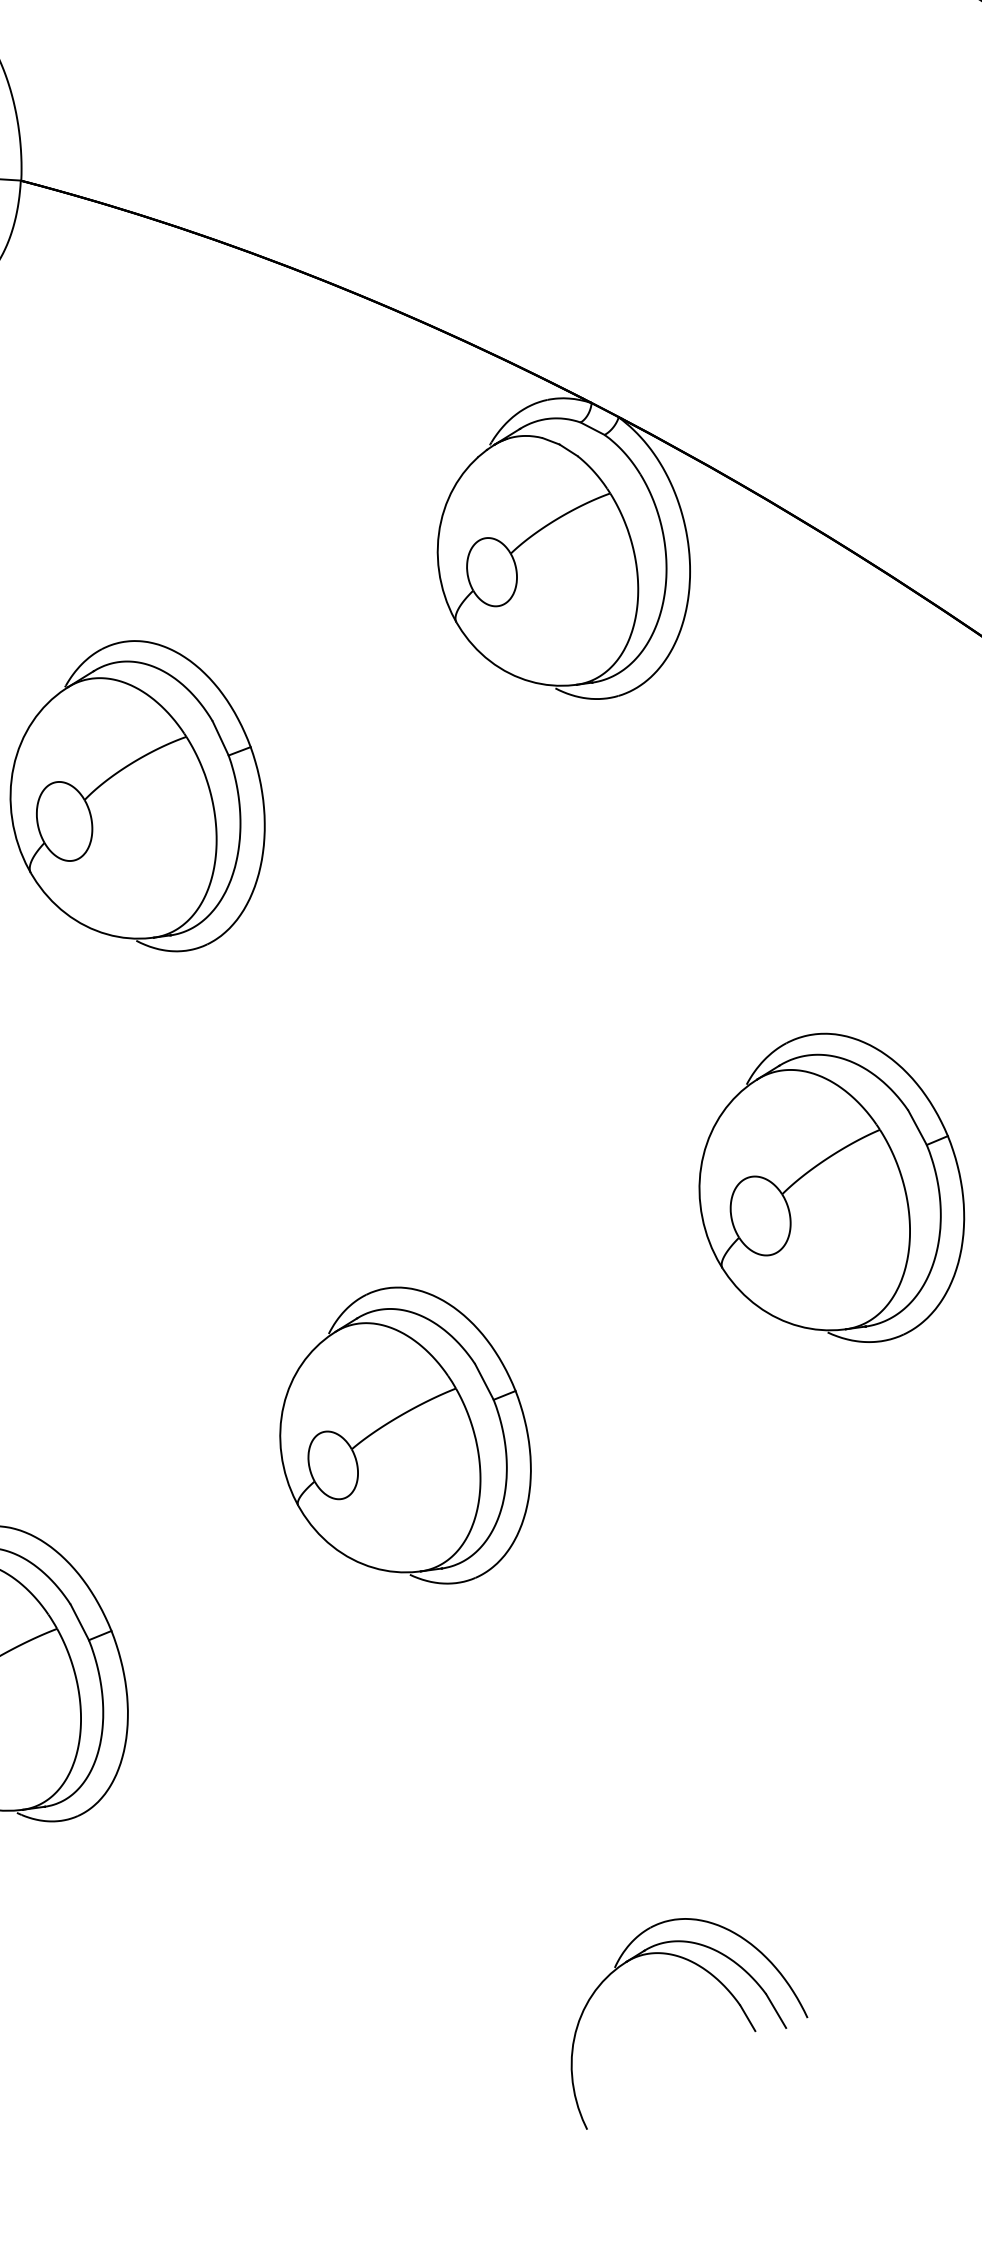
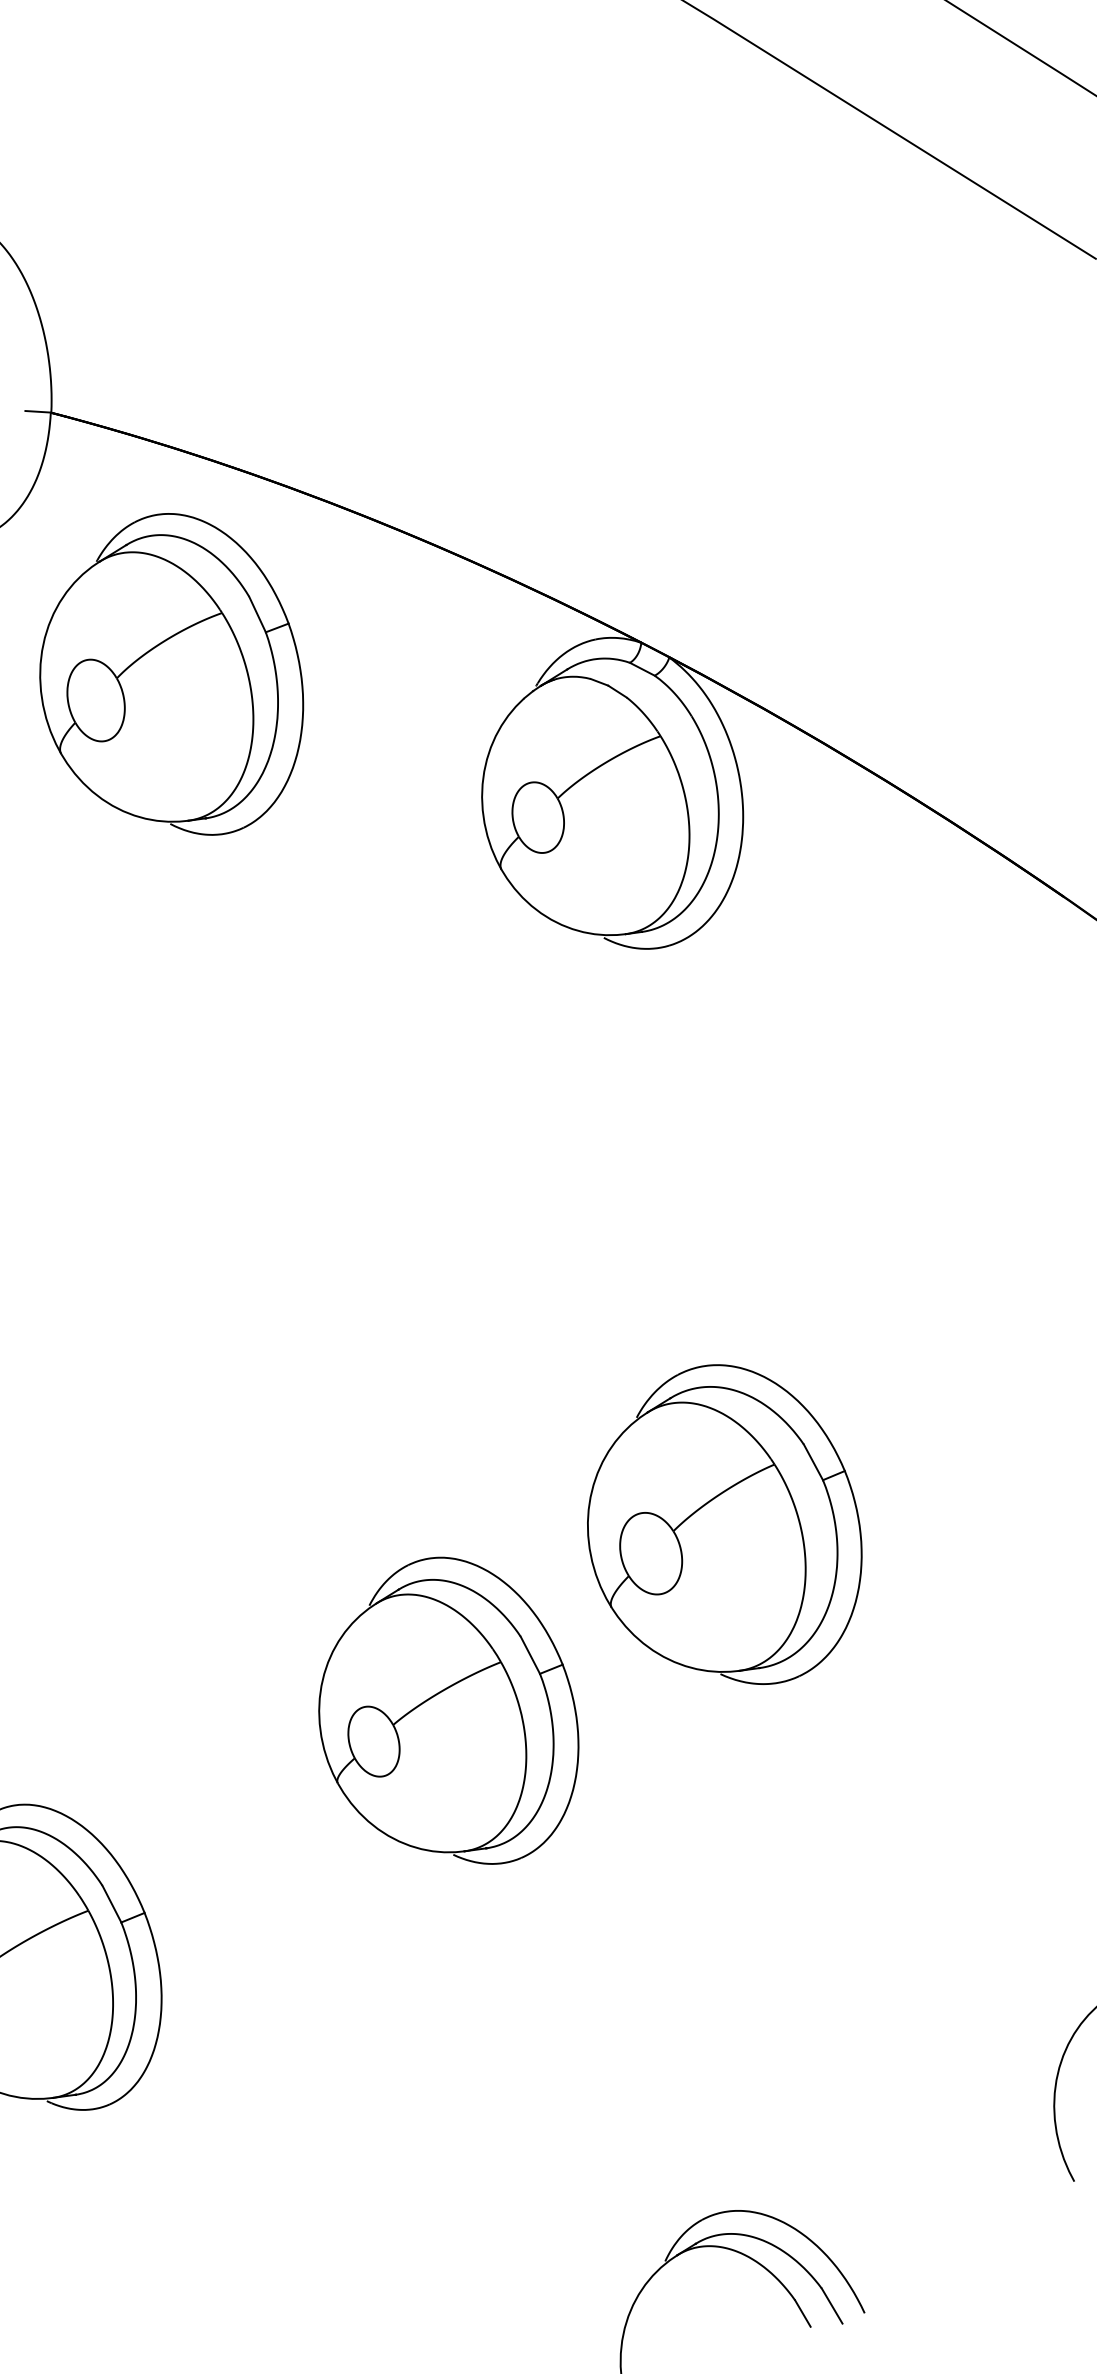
part: (137, 796) -> (171, 674), moved
part: (831, 1187) -> (724, 1524), moved

